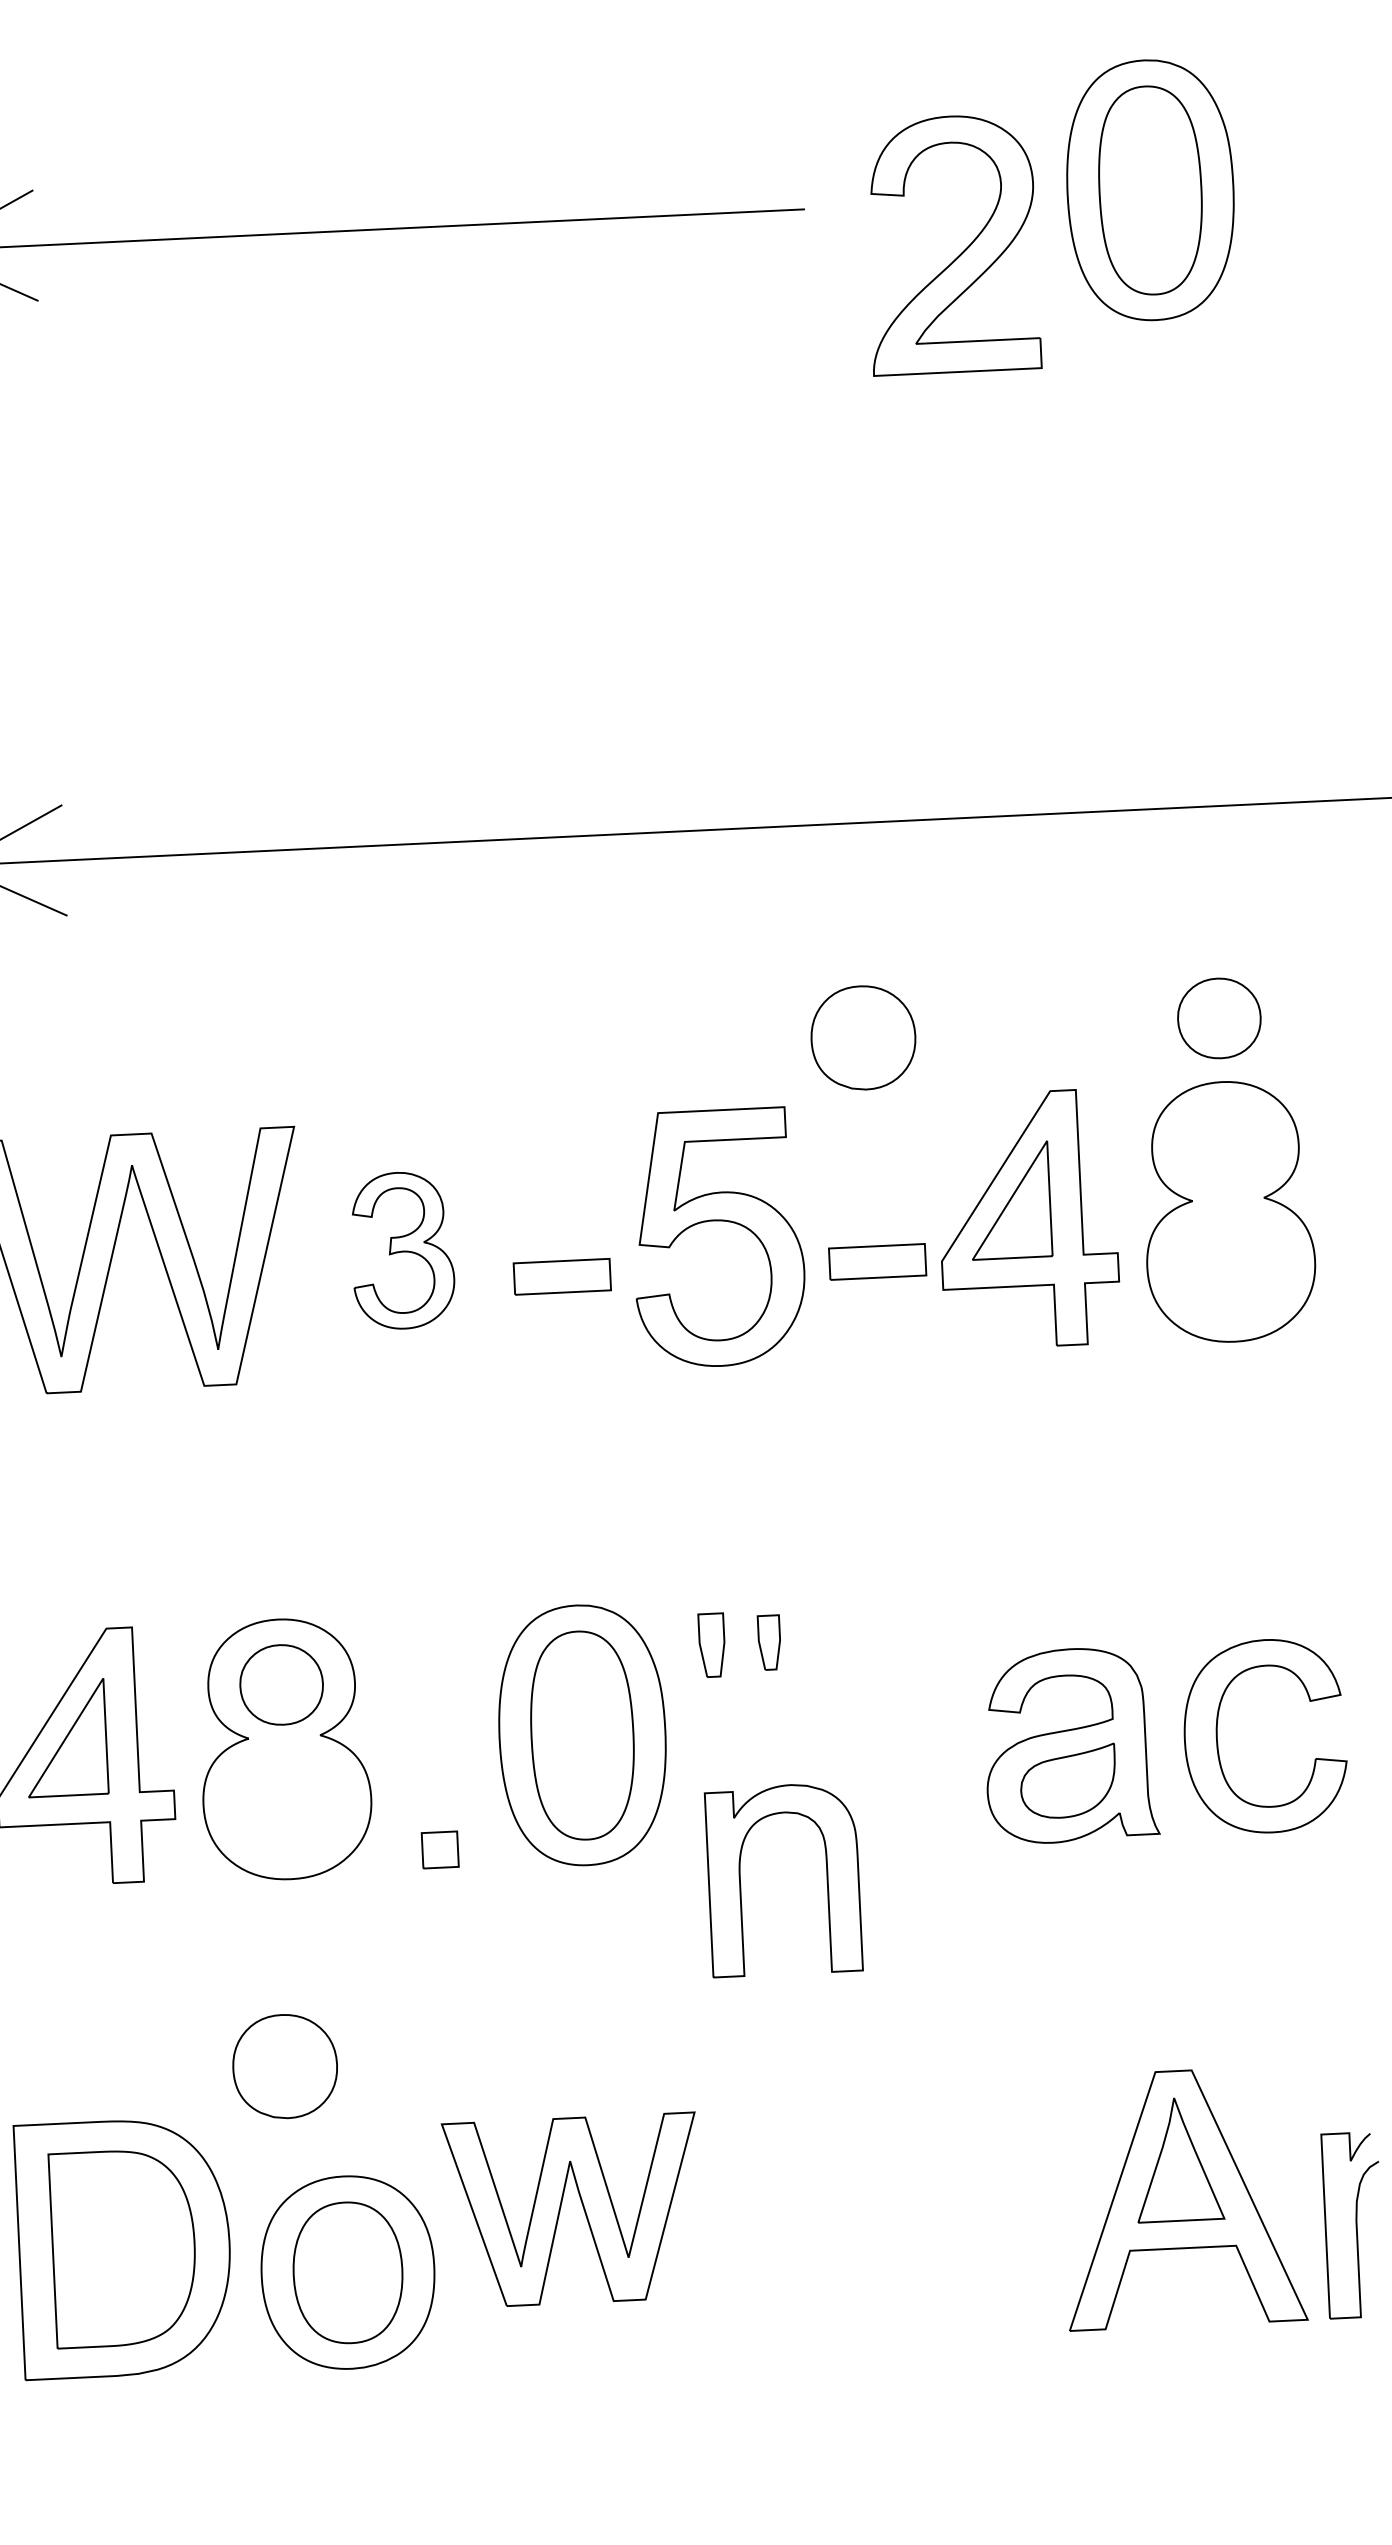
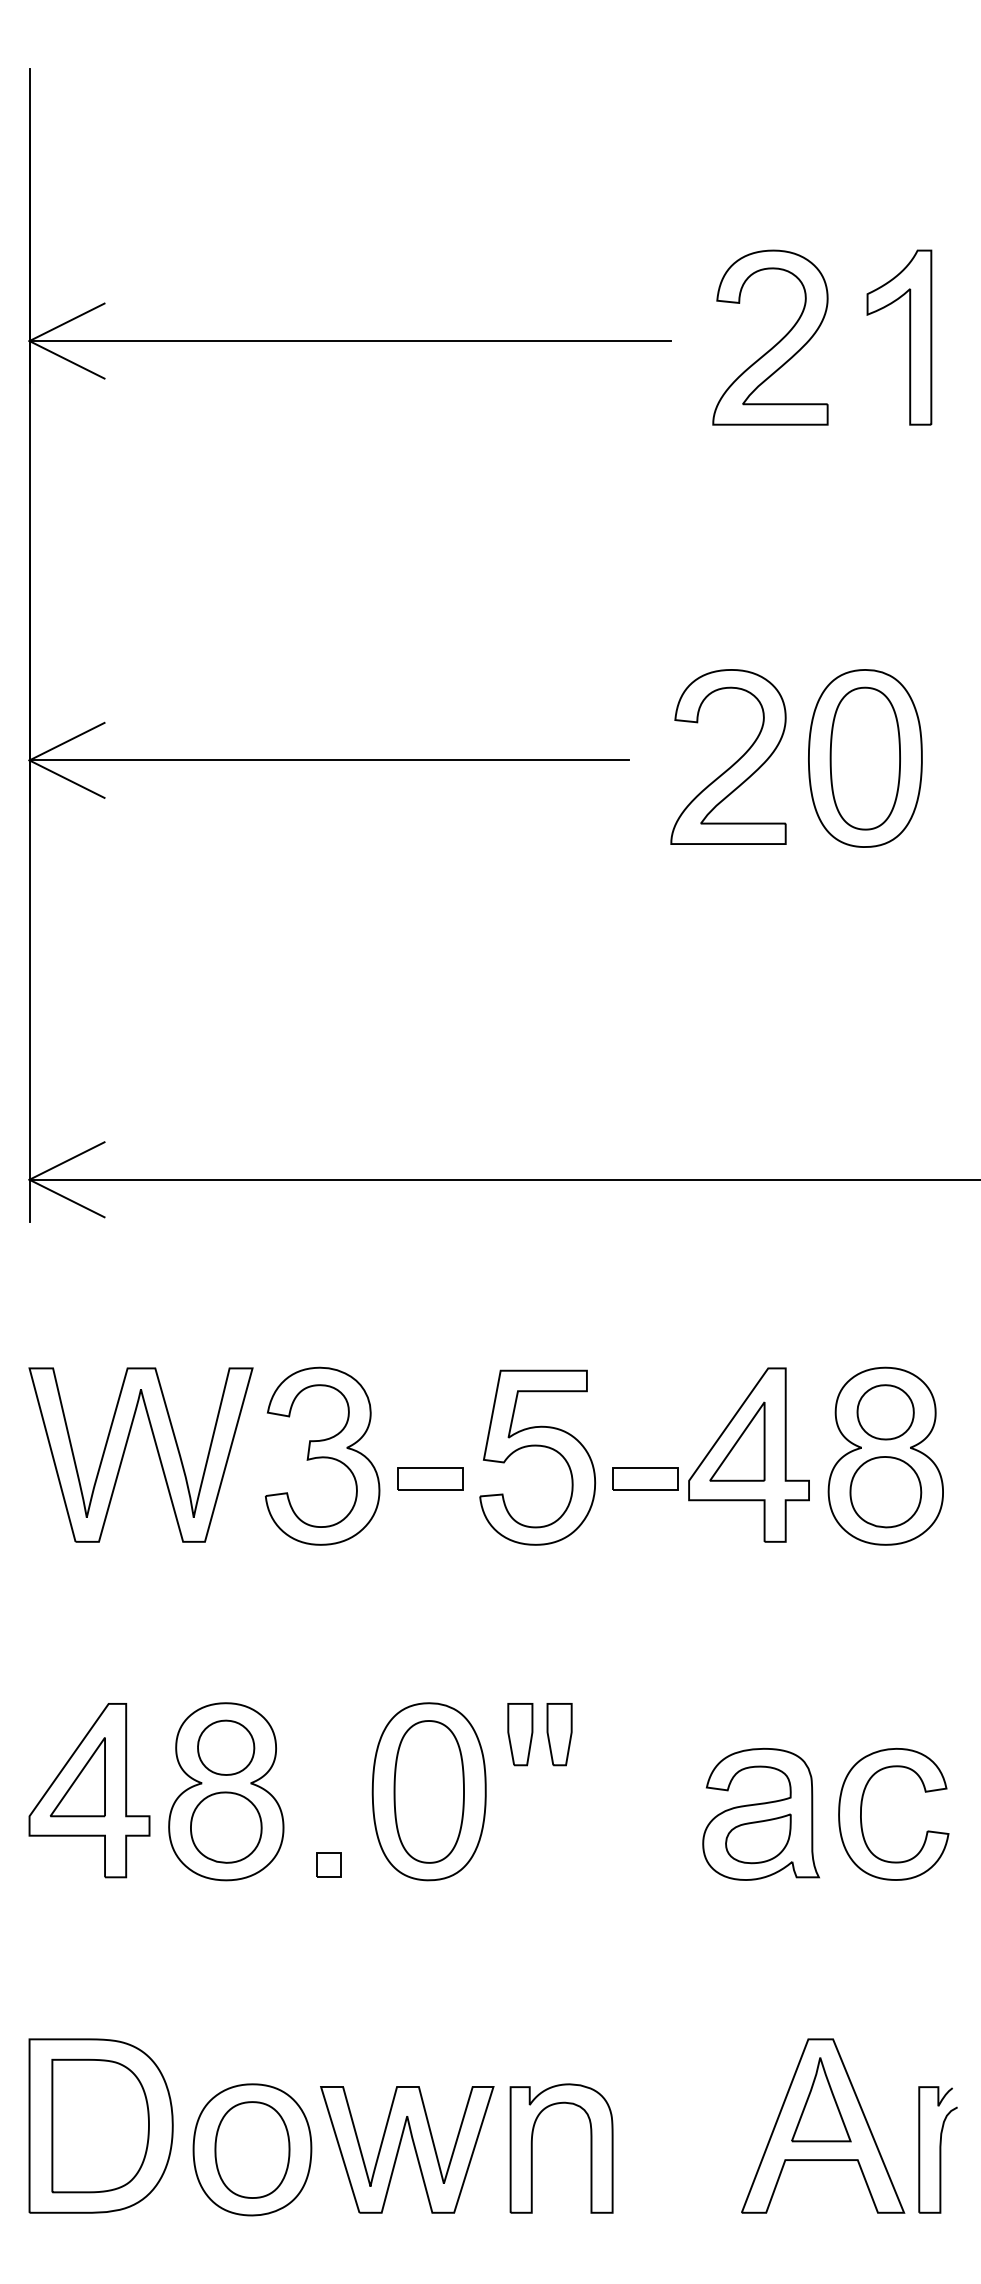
part: (961, 252) -> (734, 762), moved
part: (1219, 1018) -> (885, 1412), moved
part: (862, 1038) -> (885, 1492), moved
part: (402, 1249) -> (322, 1455), size x1.67
part: (769, 1642) -> (559, 1734), size x1.67
part: (712, 1645) -> (520, 1734), size x1.43
part: (741, 1881) -> (532, 2148), moved
part: (285, 2066) -> (226, 1827), moved
part: (581, 2205) -> (413, 2146), moved

